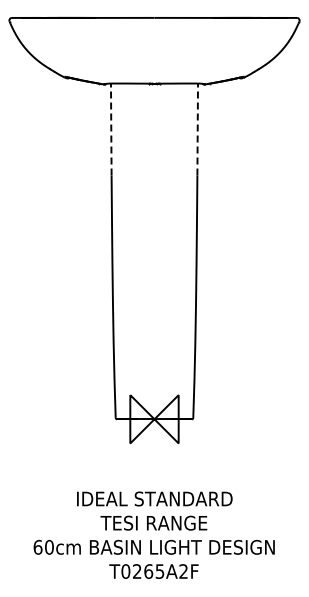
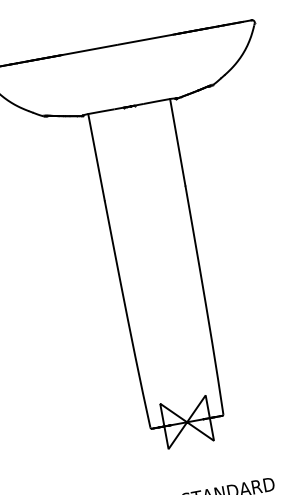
line: (111, 129) -> (96, 157), dashed -> solid
line: (197, 129) -> (177, 142), dashed -> solid

